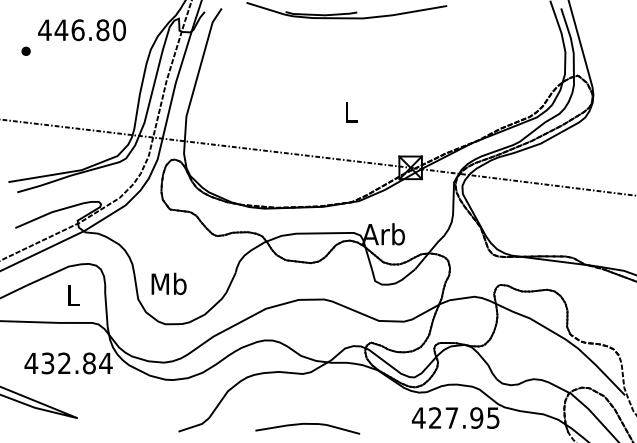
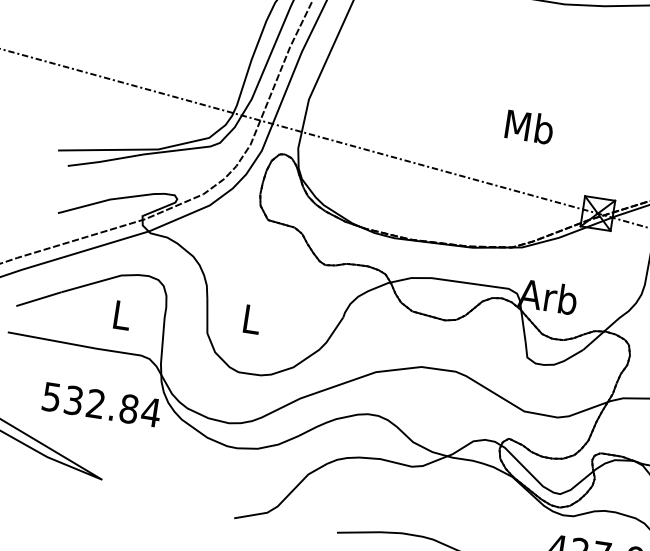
text: (350, 111) -> (529, 126), L -> Mb
text: (168, 283) -> (251, 318), Mb -> L
text: (31, 363) -> (51, 397), 432.84 -> 532.84

